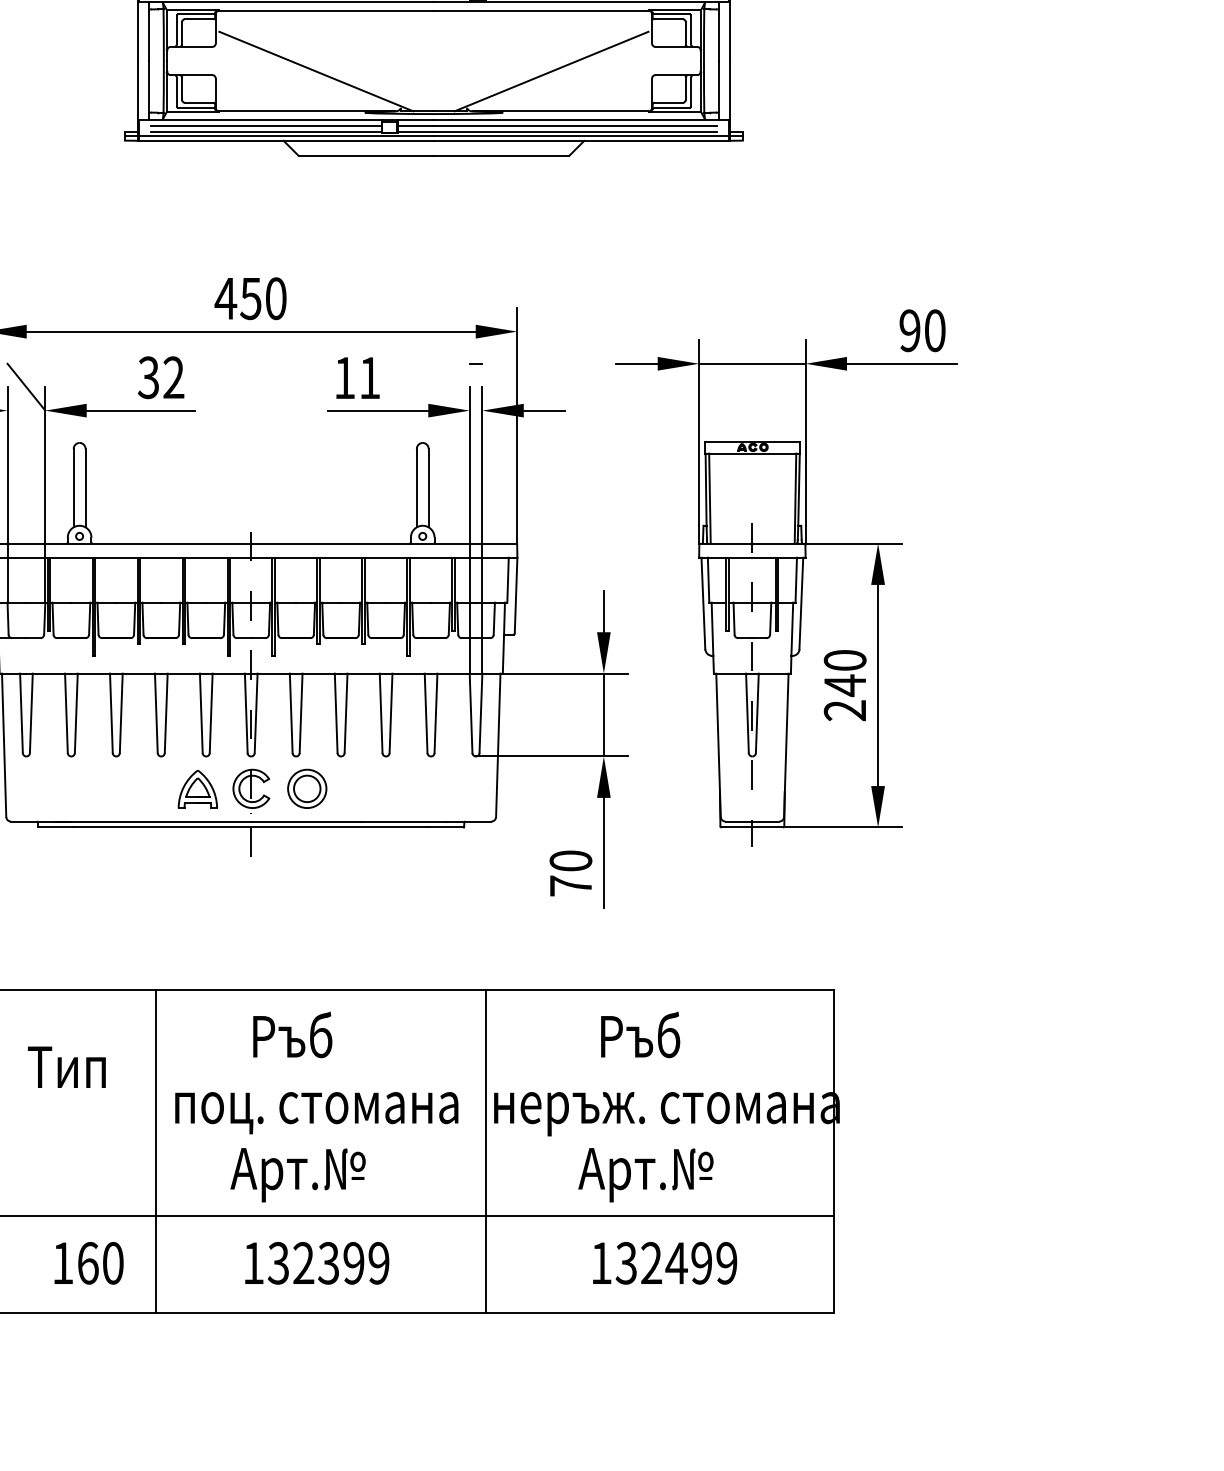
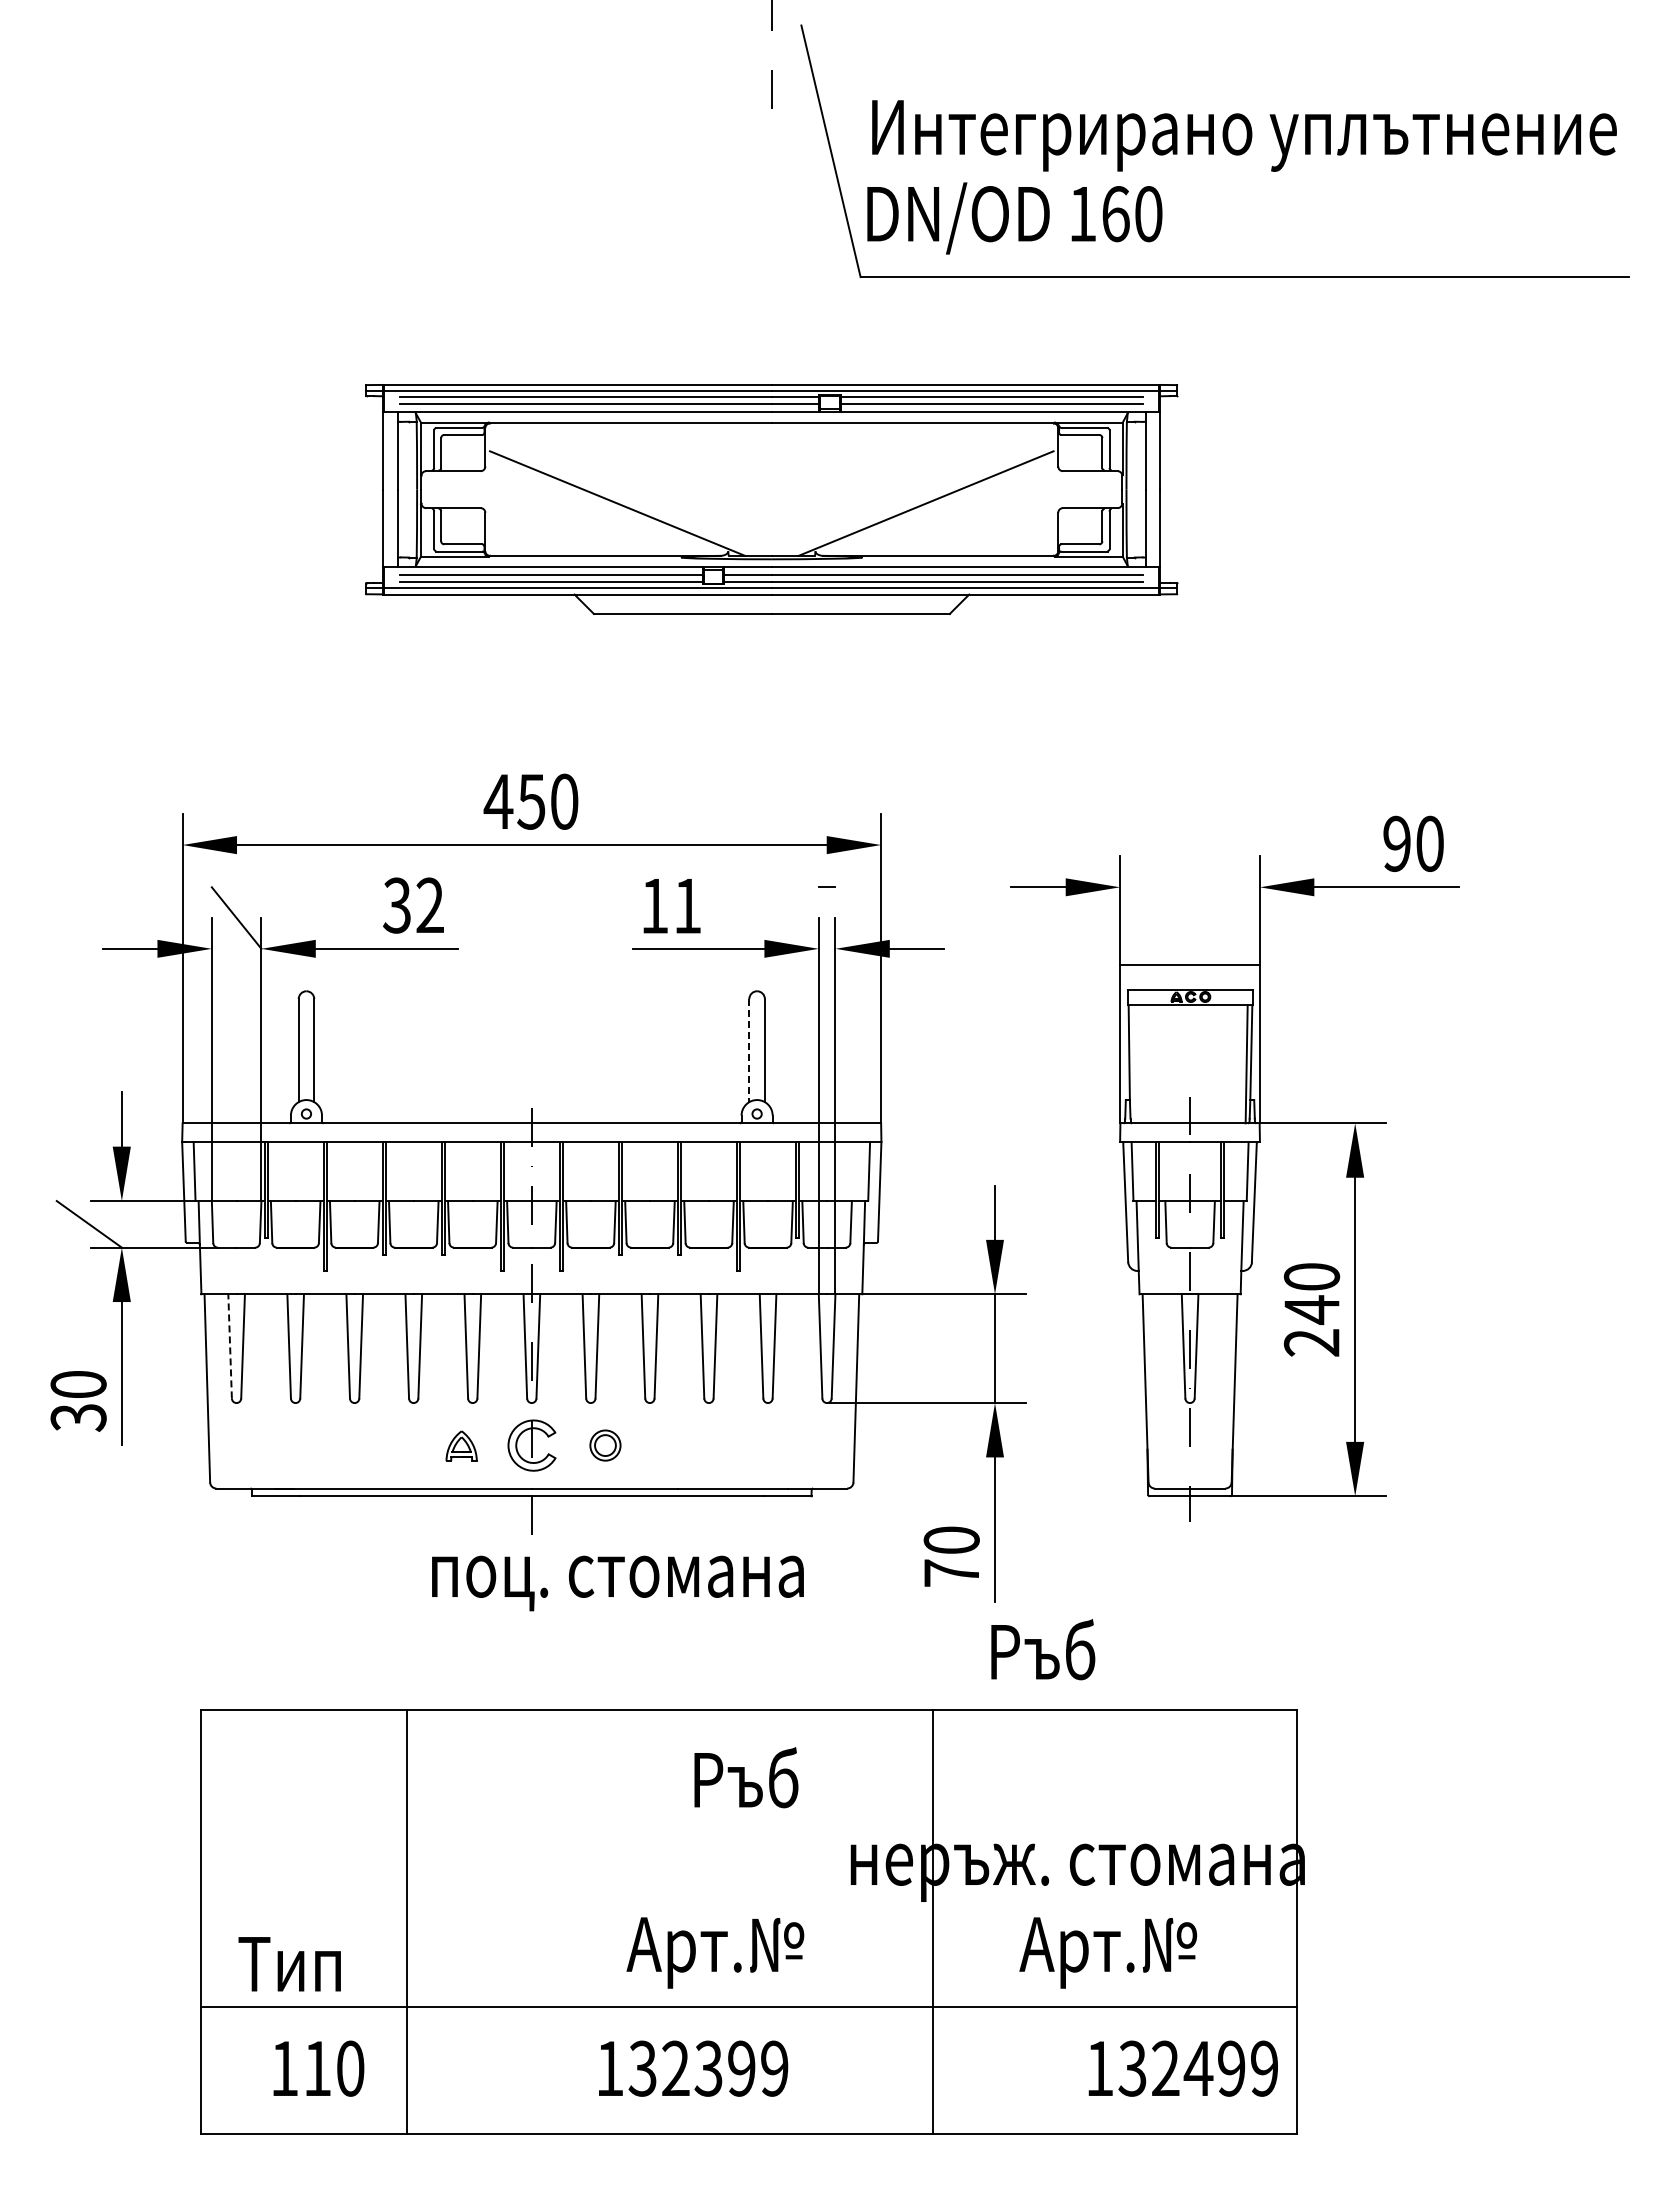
line: (751, 363) -> (1189, 965), moved
line: (416, 488) -> (749, 1050), solid -> dashed
line: (710, 498) -> (1134, 1064), removed
line: (21, 712) -> (230, 1345), solid -> dashed
part: (197, 788) -> (461, 1445), size x0.6
part: (307, 788) -> (605, 1445), size x0.6
text: (292, 1034) -> (746, 1777), moved
text: (640, 1034) -> (1043, 1649), moved
text: (66, 1067) -> (289, 1964), moved
text: (316, 1113) -> (617, 1583), moved
line: (486, 1151) -> (932, 1921), moved
text: (298, 1174) -> (715, 1952), moved
text: (646, 1174) -> (1108, 1952), moved
text: (88, 1263) -> (317, 2068), 160 -> 110
text: (317, 1263) -> (693, 2068), moved
text: (664, 1263) -> (1182, 2068), moved

